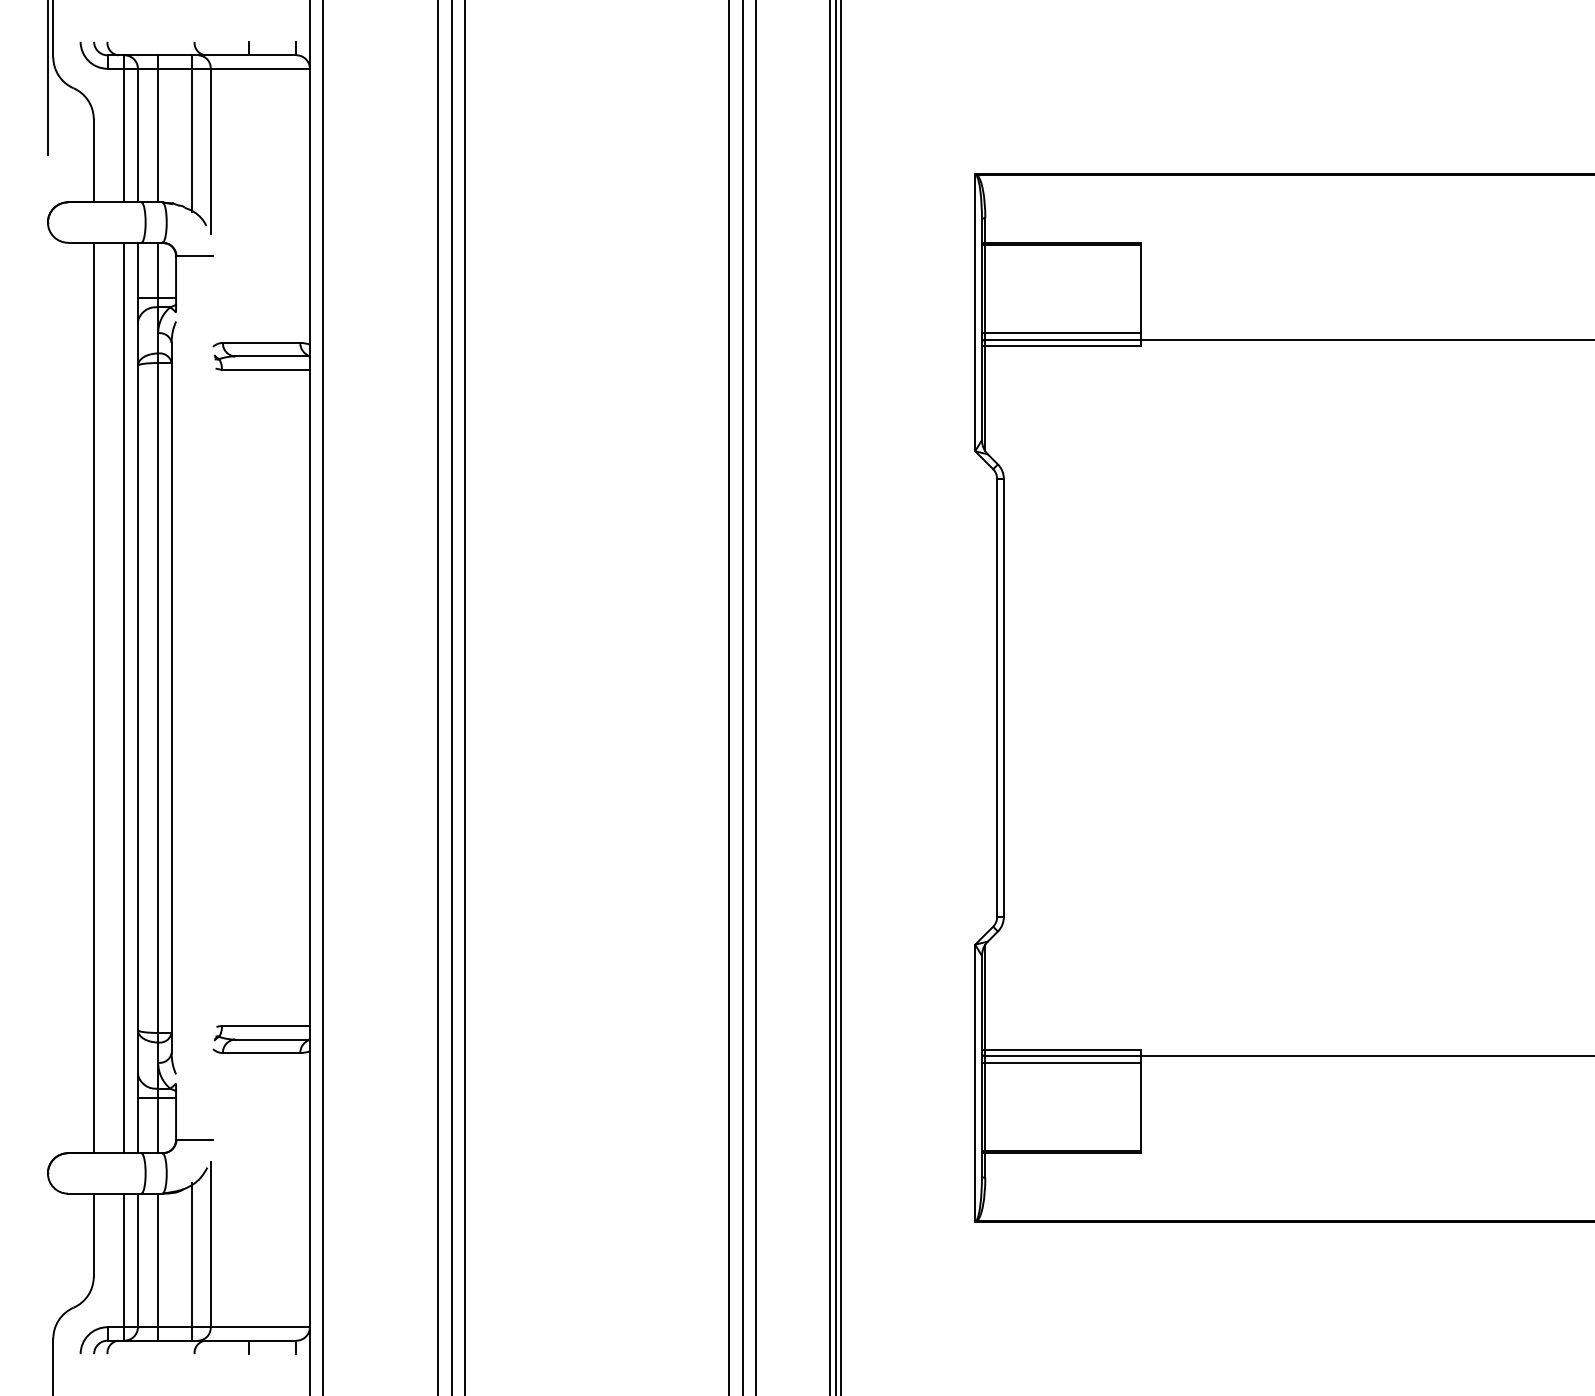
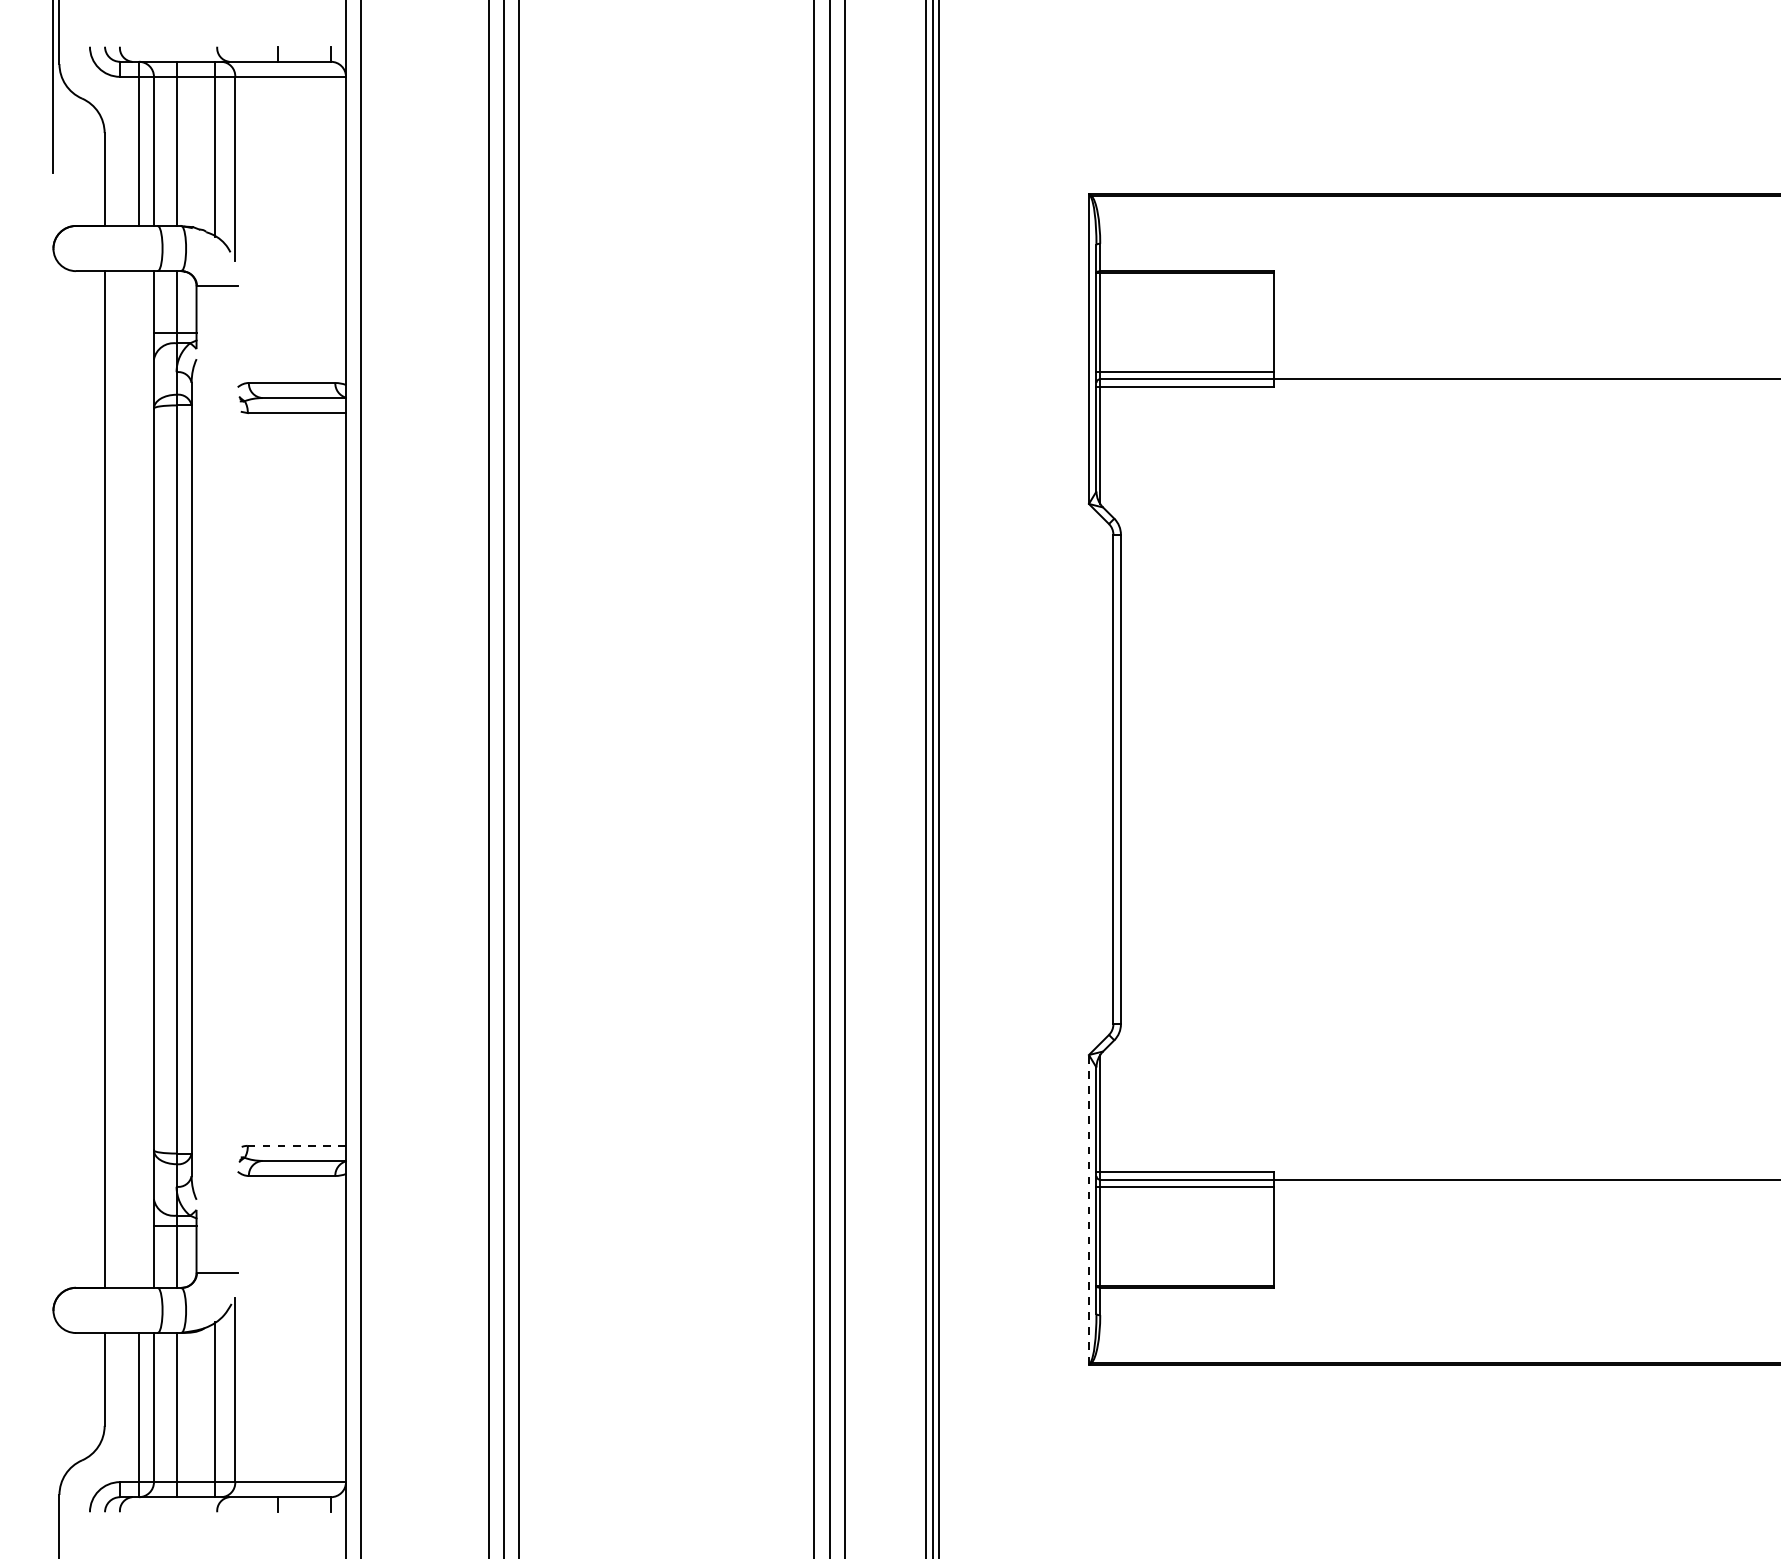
line: (124, 698) -> (138, 779), removed
line: (266, 1025) -> (297, 1145), solid -> dashed
line: (974, 1083) -> (1088, 1209), solid -> dashed

